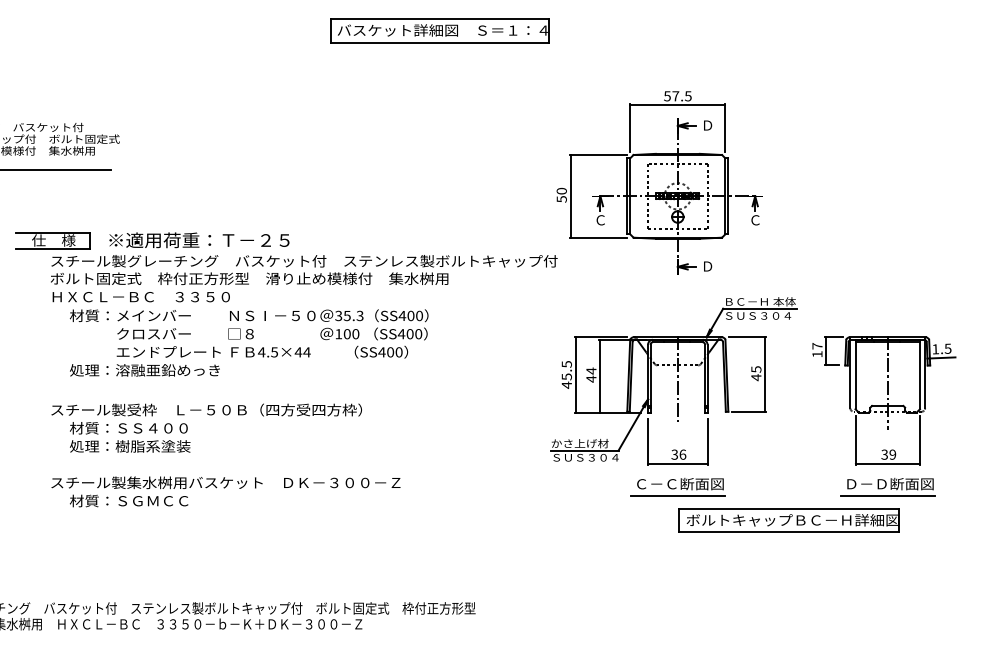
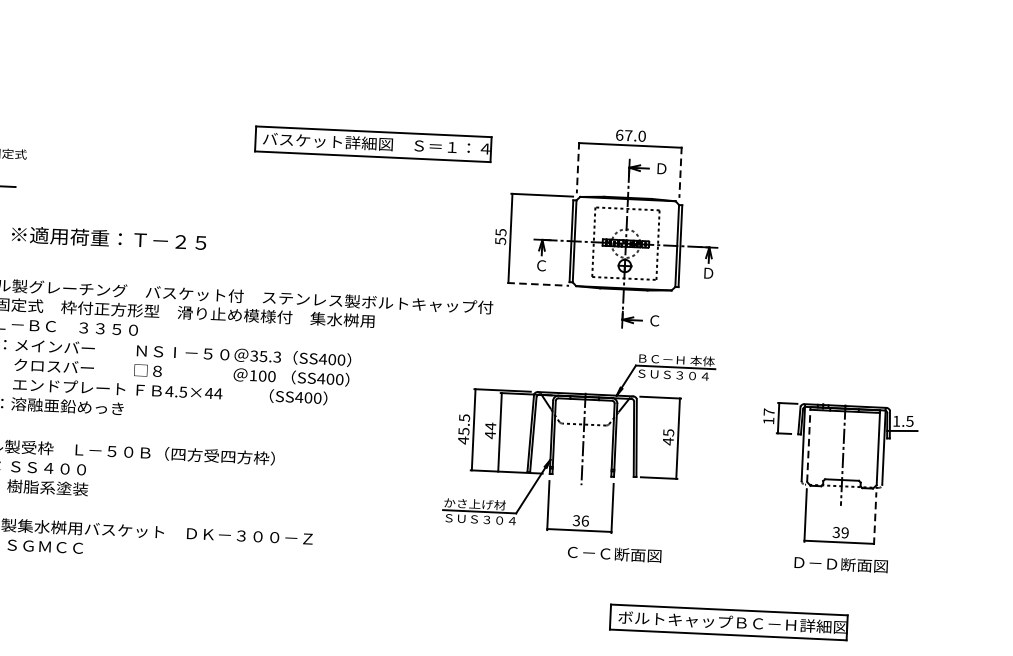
part: (439, 30) -> (372, 143), moved
text: (677, 96) -> (630, 135), 57.5 -> 67.0
line: (725, 127) -> (680, 171), solid -> dashed
line: (630, 128) -> (578, 168), solid -> dashed
text: (561, 190) -> (500, 231), 50 -> 55
text: (755, 220) -> (708, 273), Ｃ -> Ｄ
line: (598, 237) -> (538, 284), solid -> dashed
text: (199, 240) -> (109, 238), moved
text: (707, 266) -> (654, 320), Ｄ -> Ｃ
line: (855, 374) -> (808, 444), solid -> dashed
part: (673, 381) -> (578, 441), moved
line: (919, 439) -> (874, 517), solid -> dashed
line: (677, 496) -> (610, 567), removed
line: (887, 496) -> (837, 577), removed
part: (788, 520) -> (728, 622), moved

